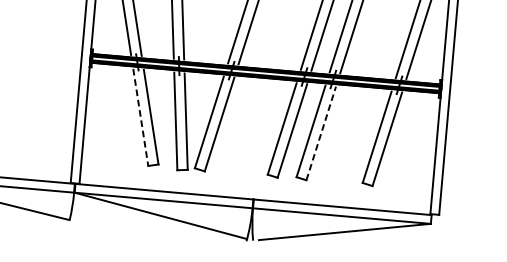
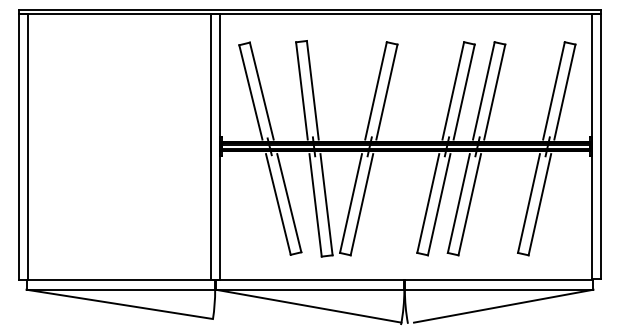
line: (140, 117) -> (278, 204), dashed -> solid
line: (321, 133) -> (469, 204), dashed -> solid

